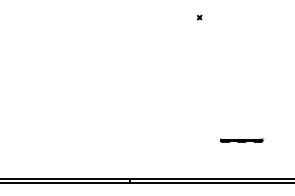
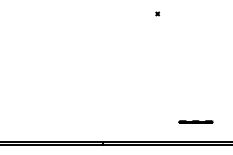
line: (241, 139) -> (195, 121), moved

